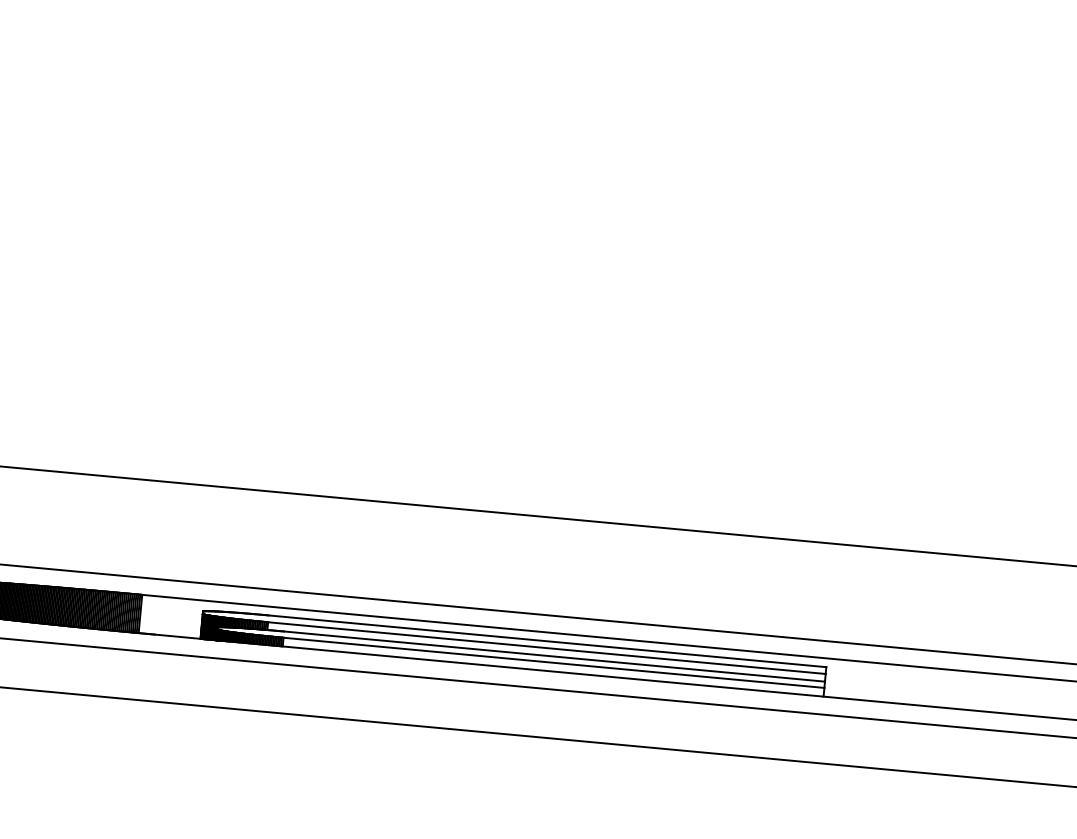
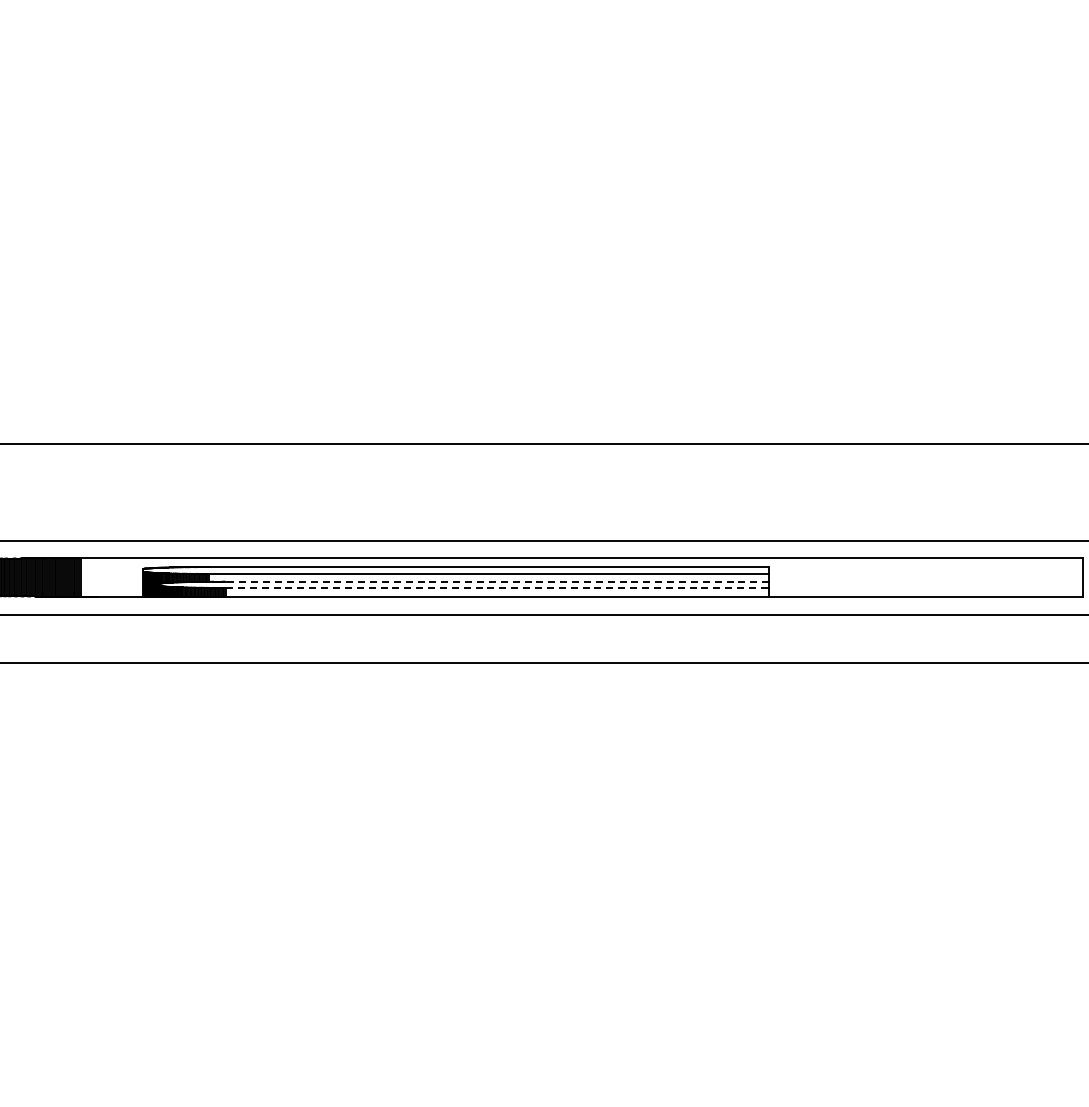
line: (554, 656) -> (497, 581), solid -> dashed
line: (553, 662) -> (497, 587), solid -> dashed

